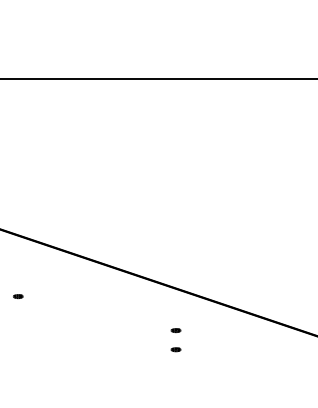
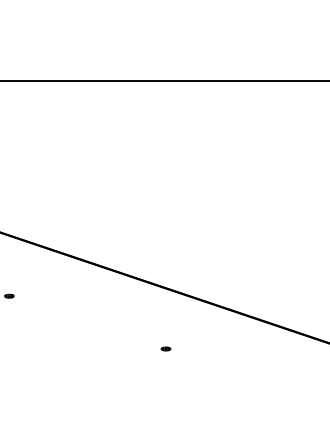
part: (175, 330) -> (165, 329), removed

